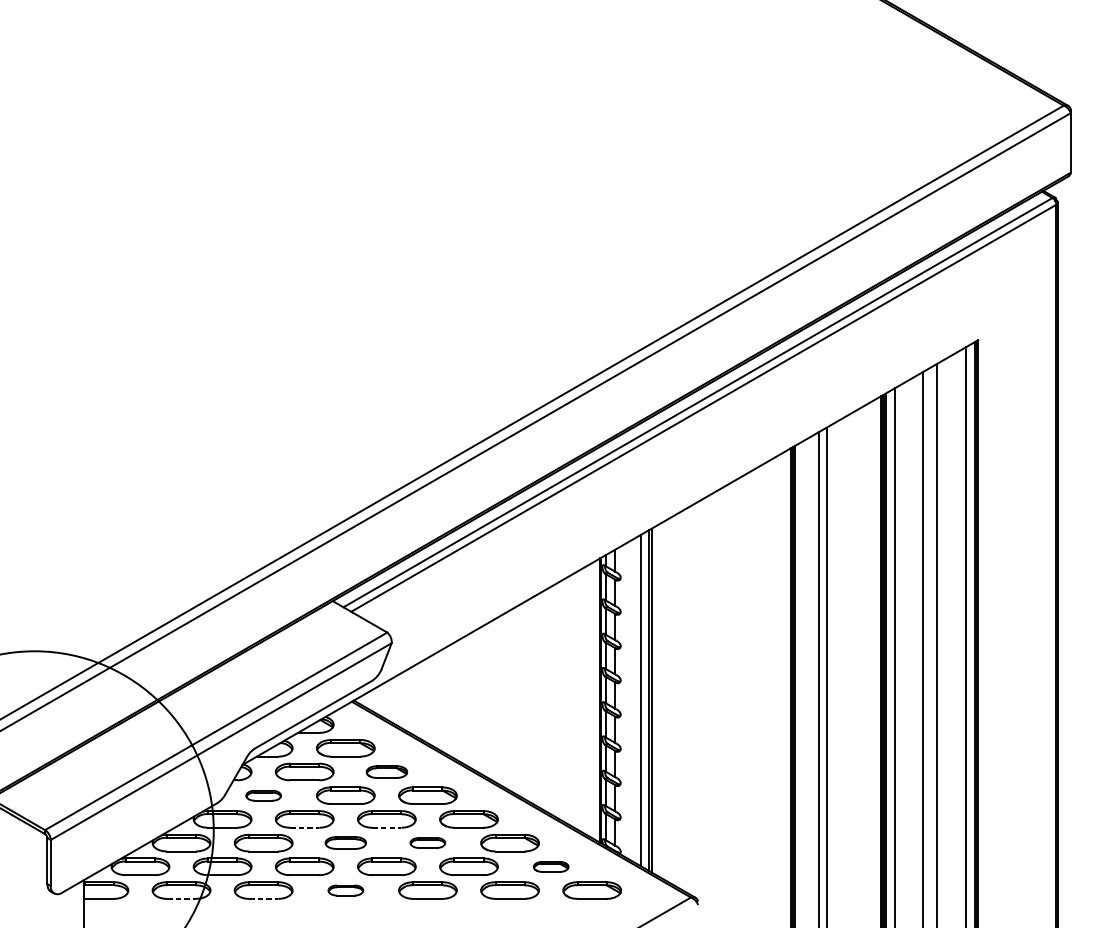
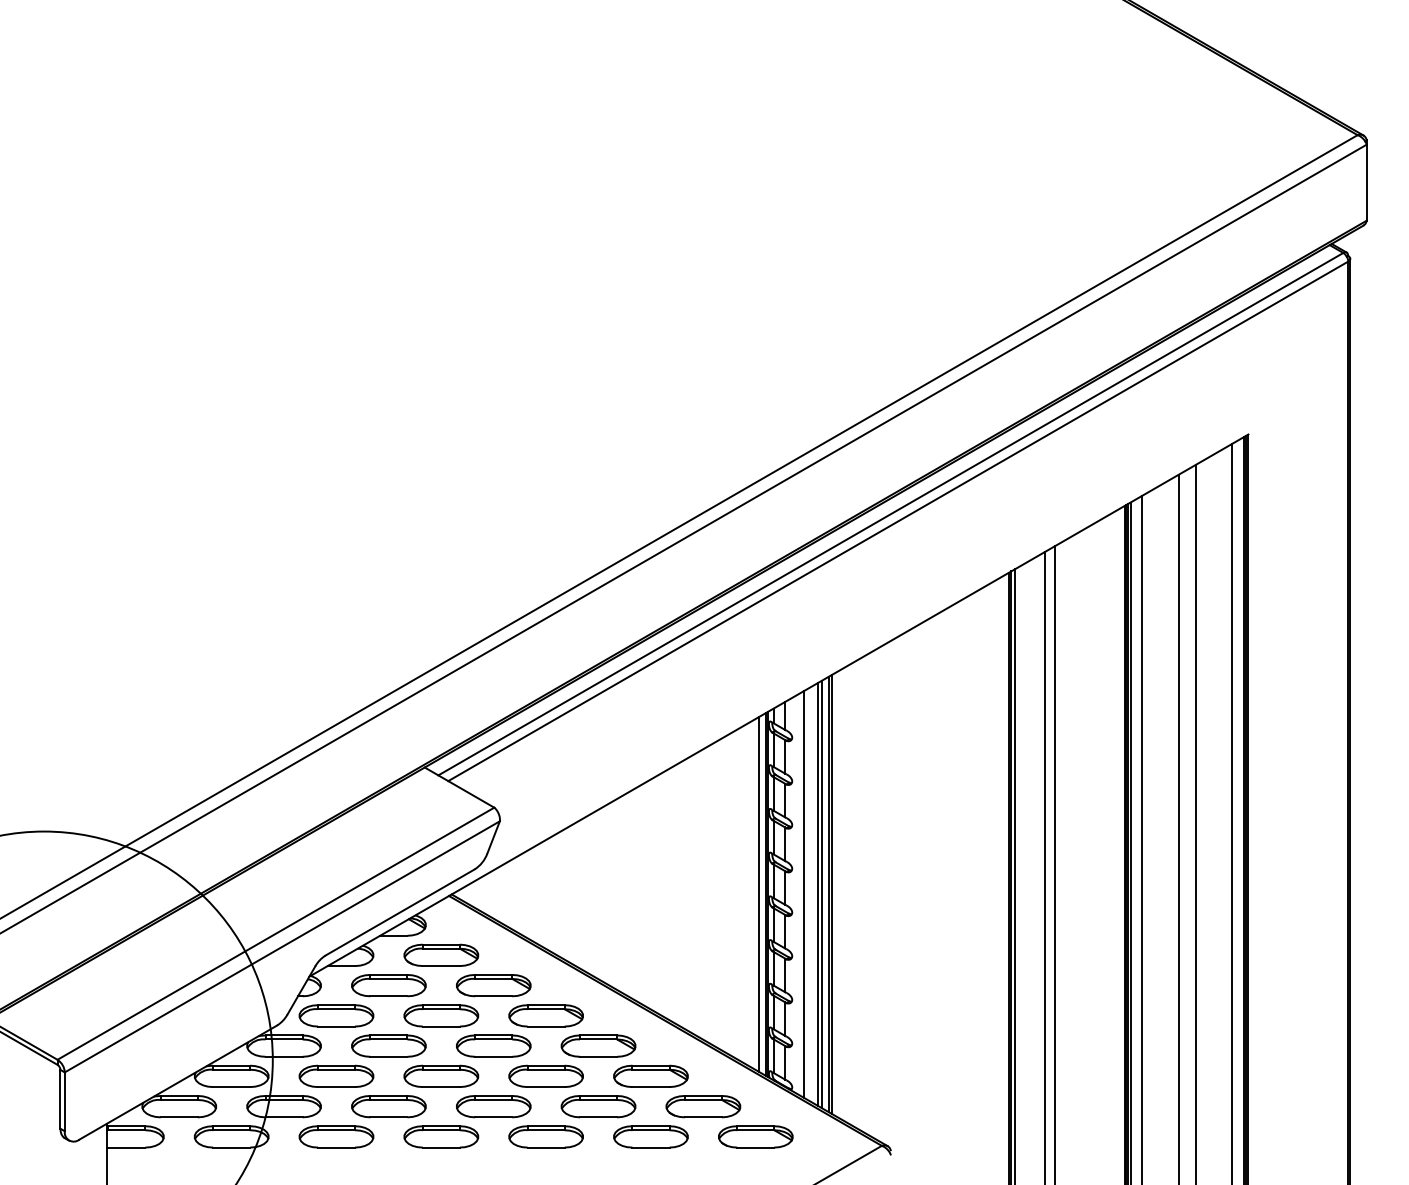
line: (594, 700) -> (758, 894), added
line: (629, 700) -> (803, 894), added
line: (643, 700) -> (821, 894), added
part: (386, 771) -> (493, 985), size x1.43
part: (263, 795) -> (336, 1015), size x1.67
line: (304, 827) -> (388, 1056), dashed -> solid
line: (386, 827) -> (493, 1056), dashed -> solid
part: (345, 842) -> (441, 1075), size x1.43
part: (427, 842) -> (545, 1075), size x1.67
part: (551, 866) -> (703, 1106), size x1.67
part: (345, 890) -> (441, 1136), size x1.67
line: (181, 898) -> (231, 1147), dashed -> solid
line: (263, 898) -> (336, 1147), dashed -> solid

